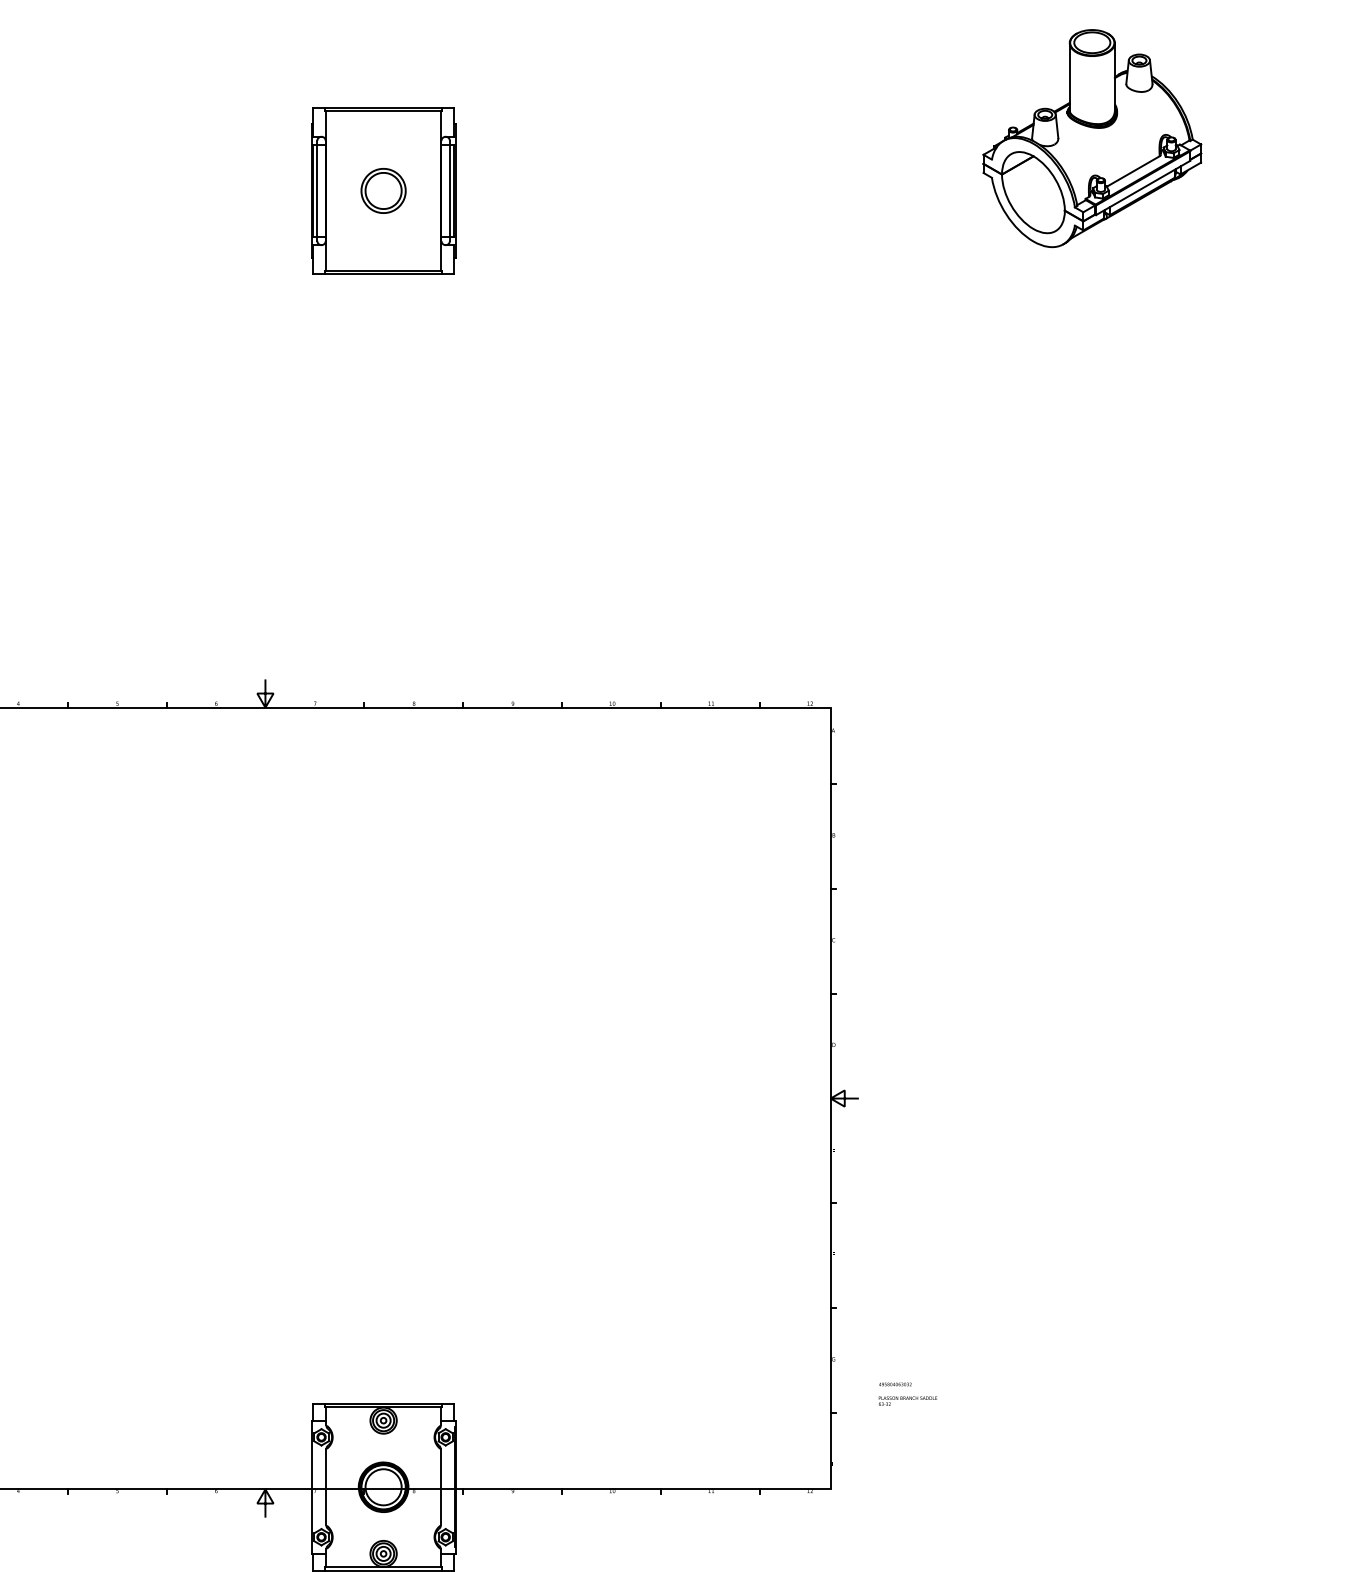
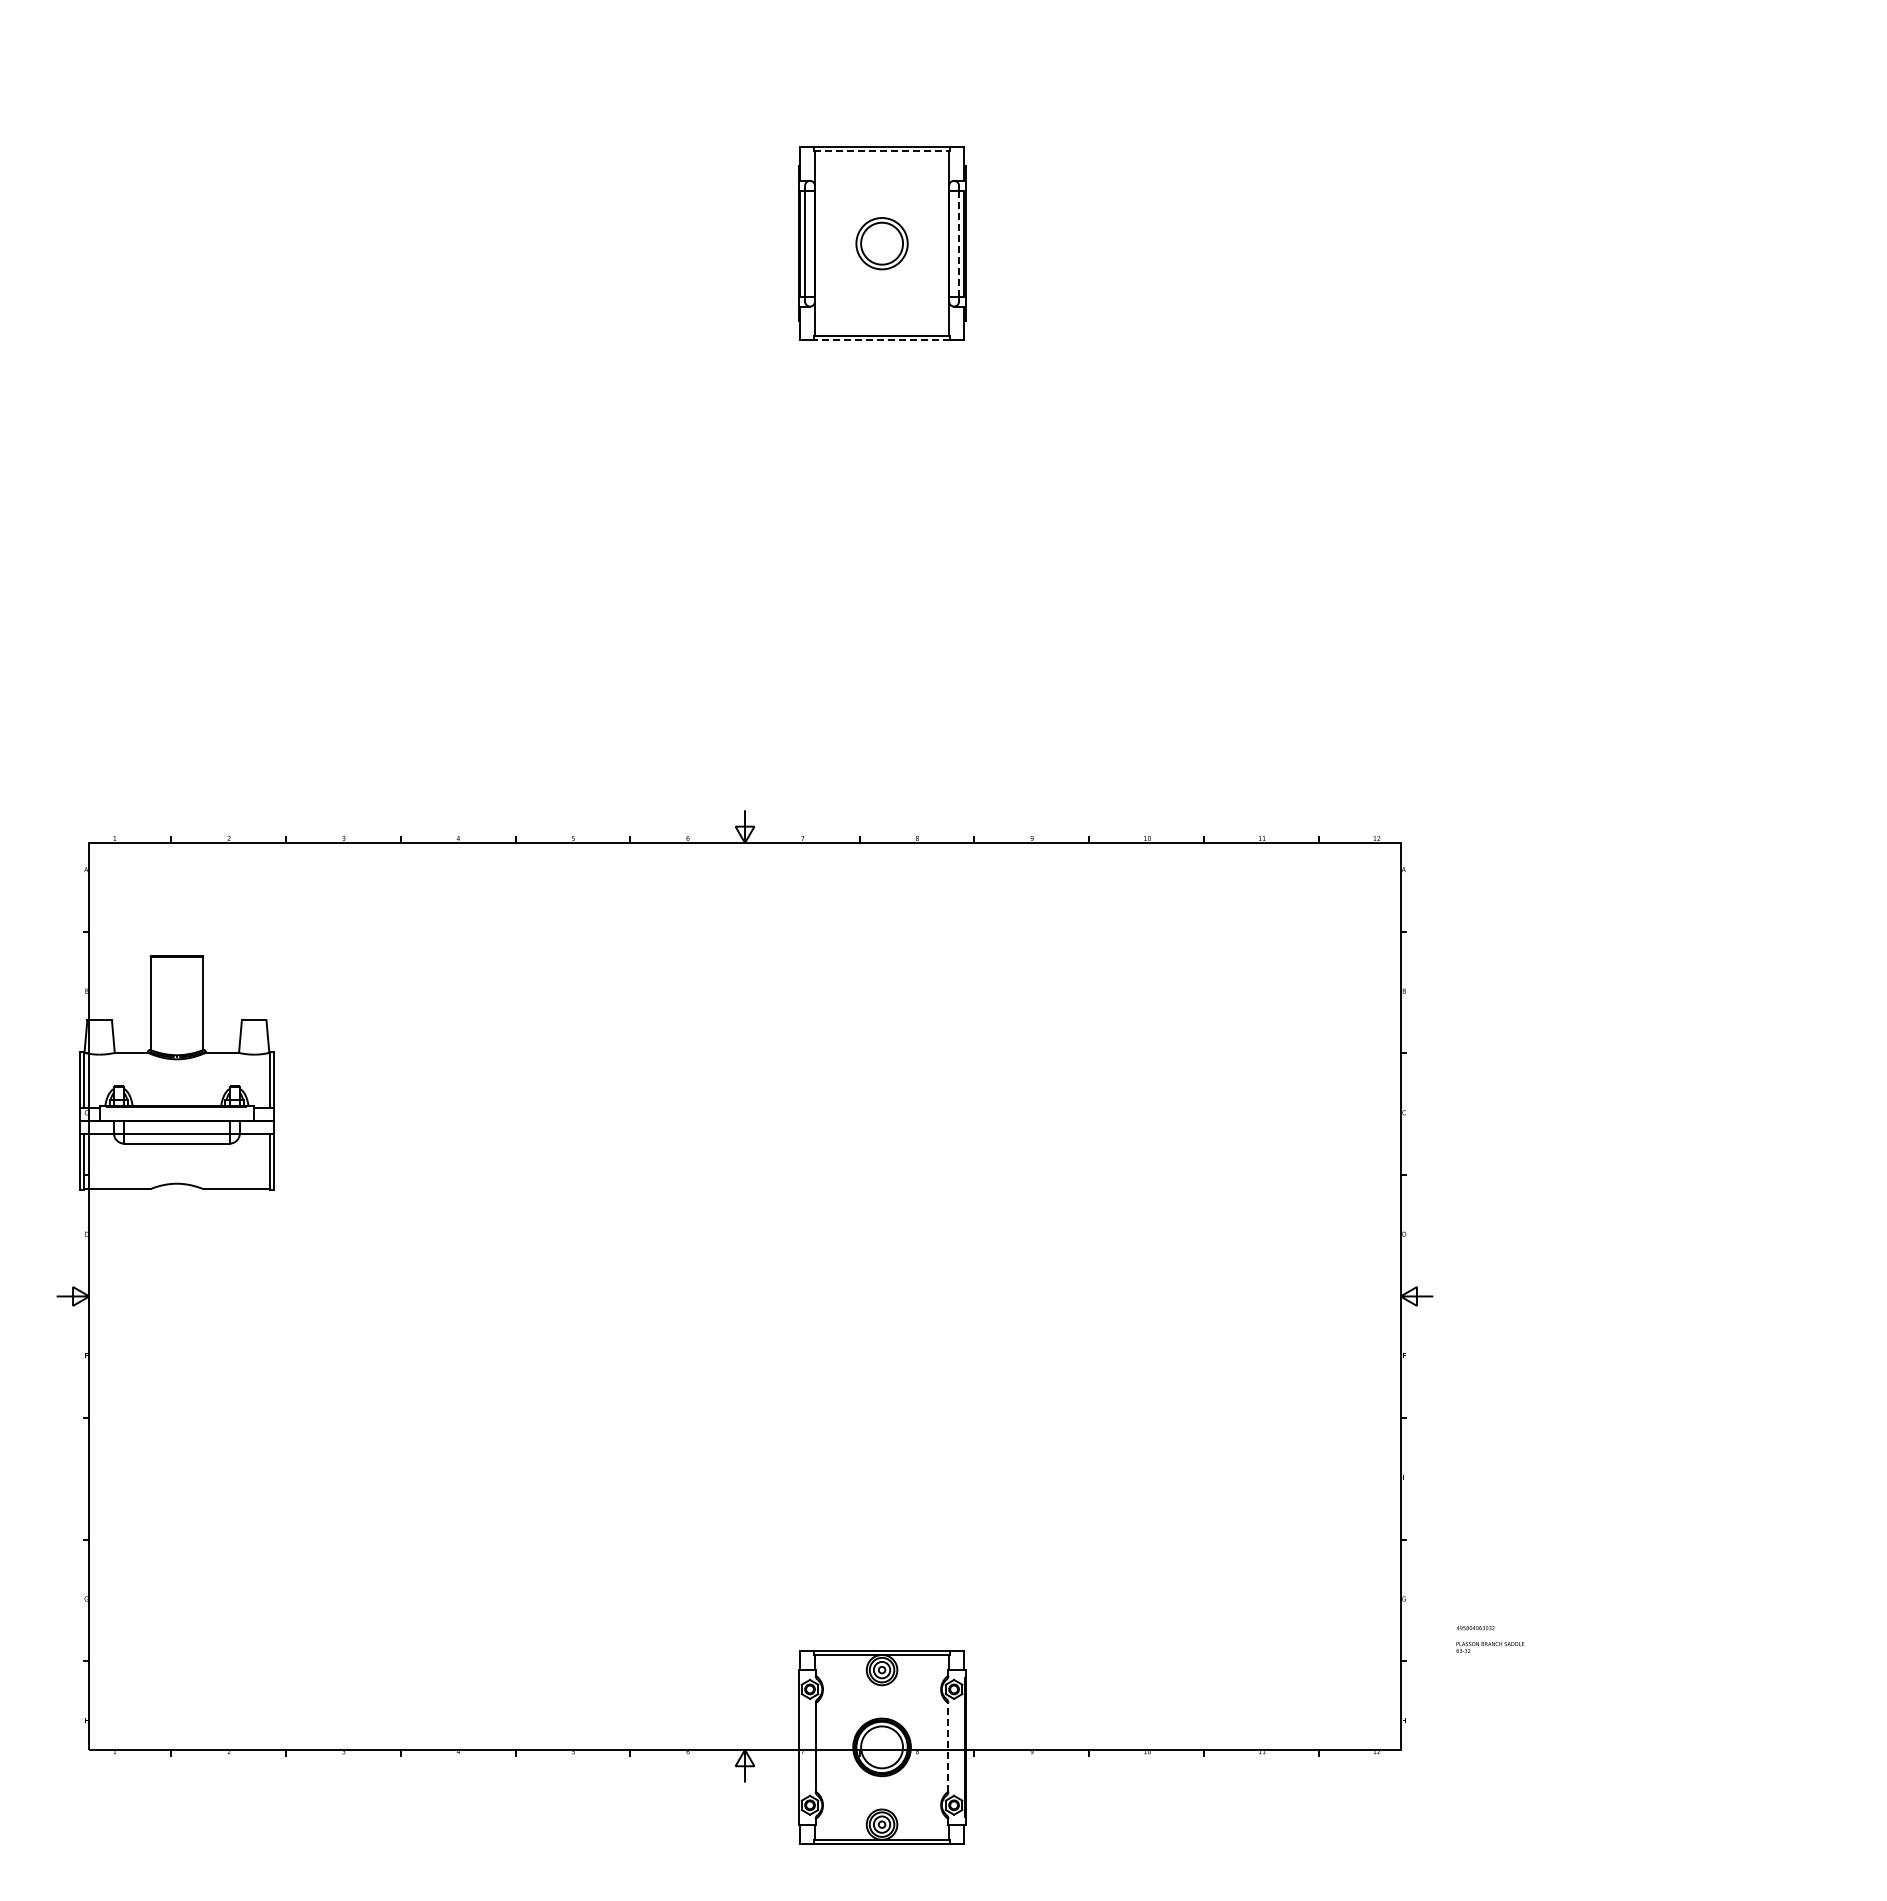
line: (383, 111) -> (882, 151), solid -> dashed
part: (1091, 138) -> (1703, 182), removed
line: (450, 191) -> (959, 244), solid -> dashed
line: (383, 274) -> (881, 340), solid -> dashed
line: (440, 1486) -> (948, 1746), solid -> dashed

